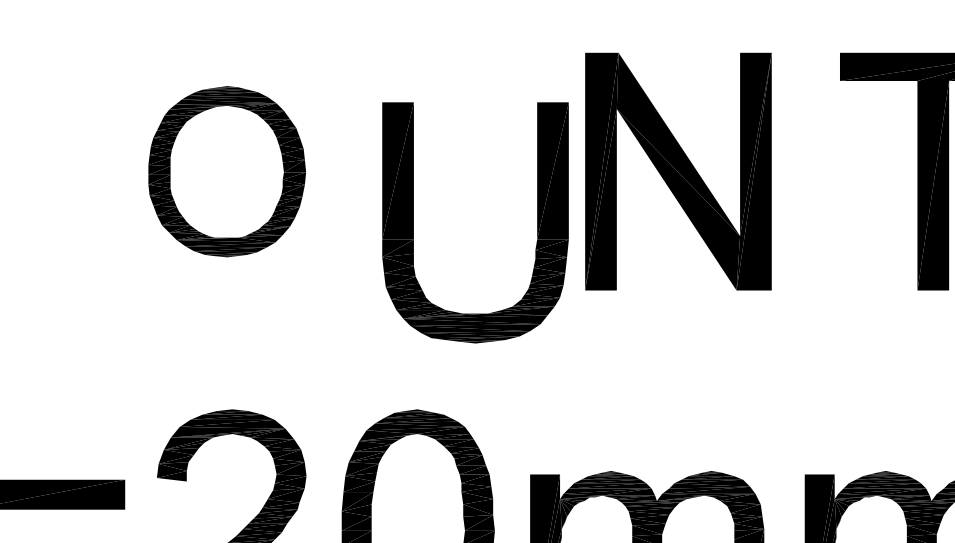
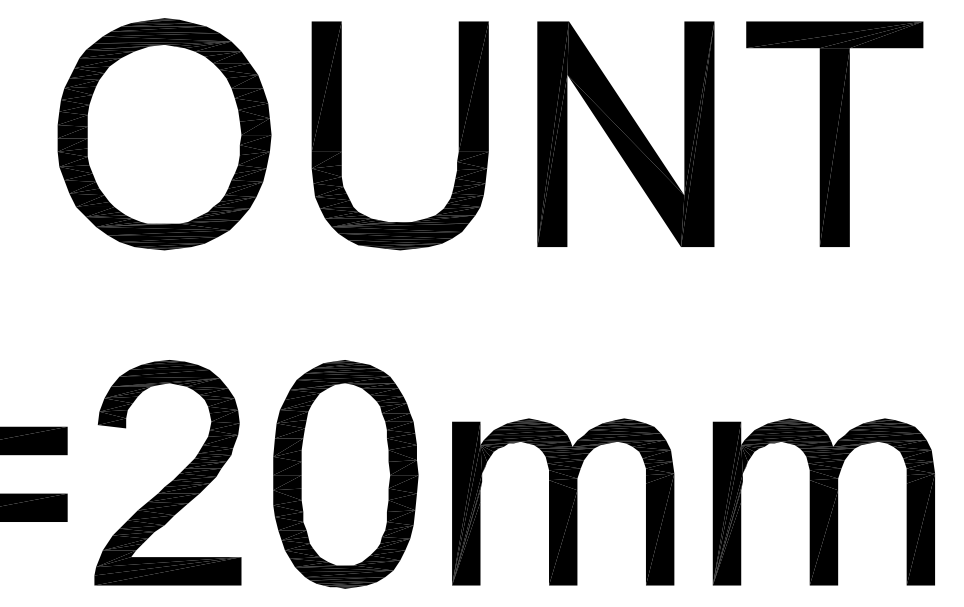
part: (678, 170) -> (625, 133), moved
part: (227, 171) -> (164, 134), size x1.43
part: (413, 222) -> (341, 135), moved

